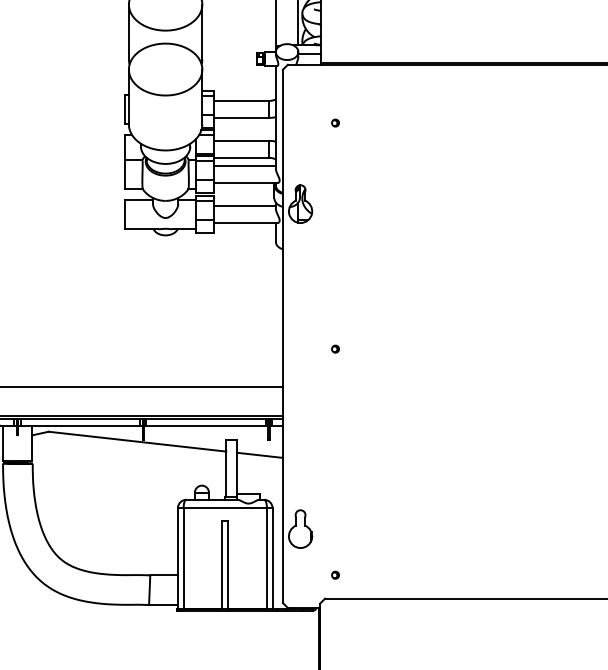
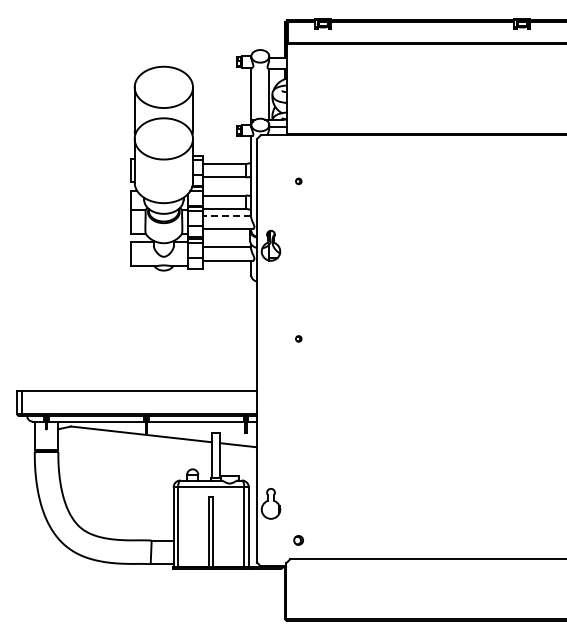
line: (244, 165) -> (226, 215), solid -> dashed
part: (335, 348) -> (298, 338), moved
part: (335, 575) -> (298, 540), size x1.6

